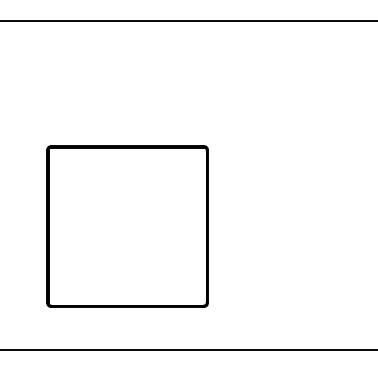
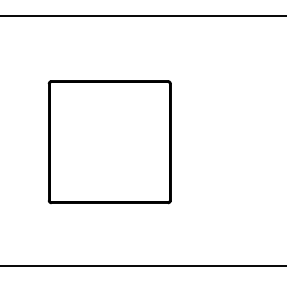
part: (127, 226) -> (109, 142), moved

